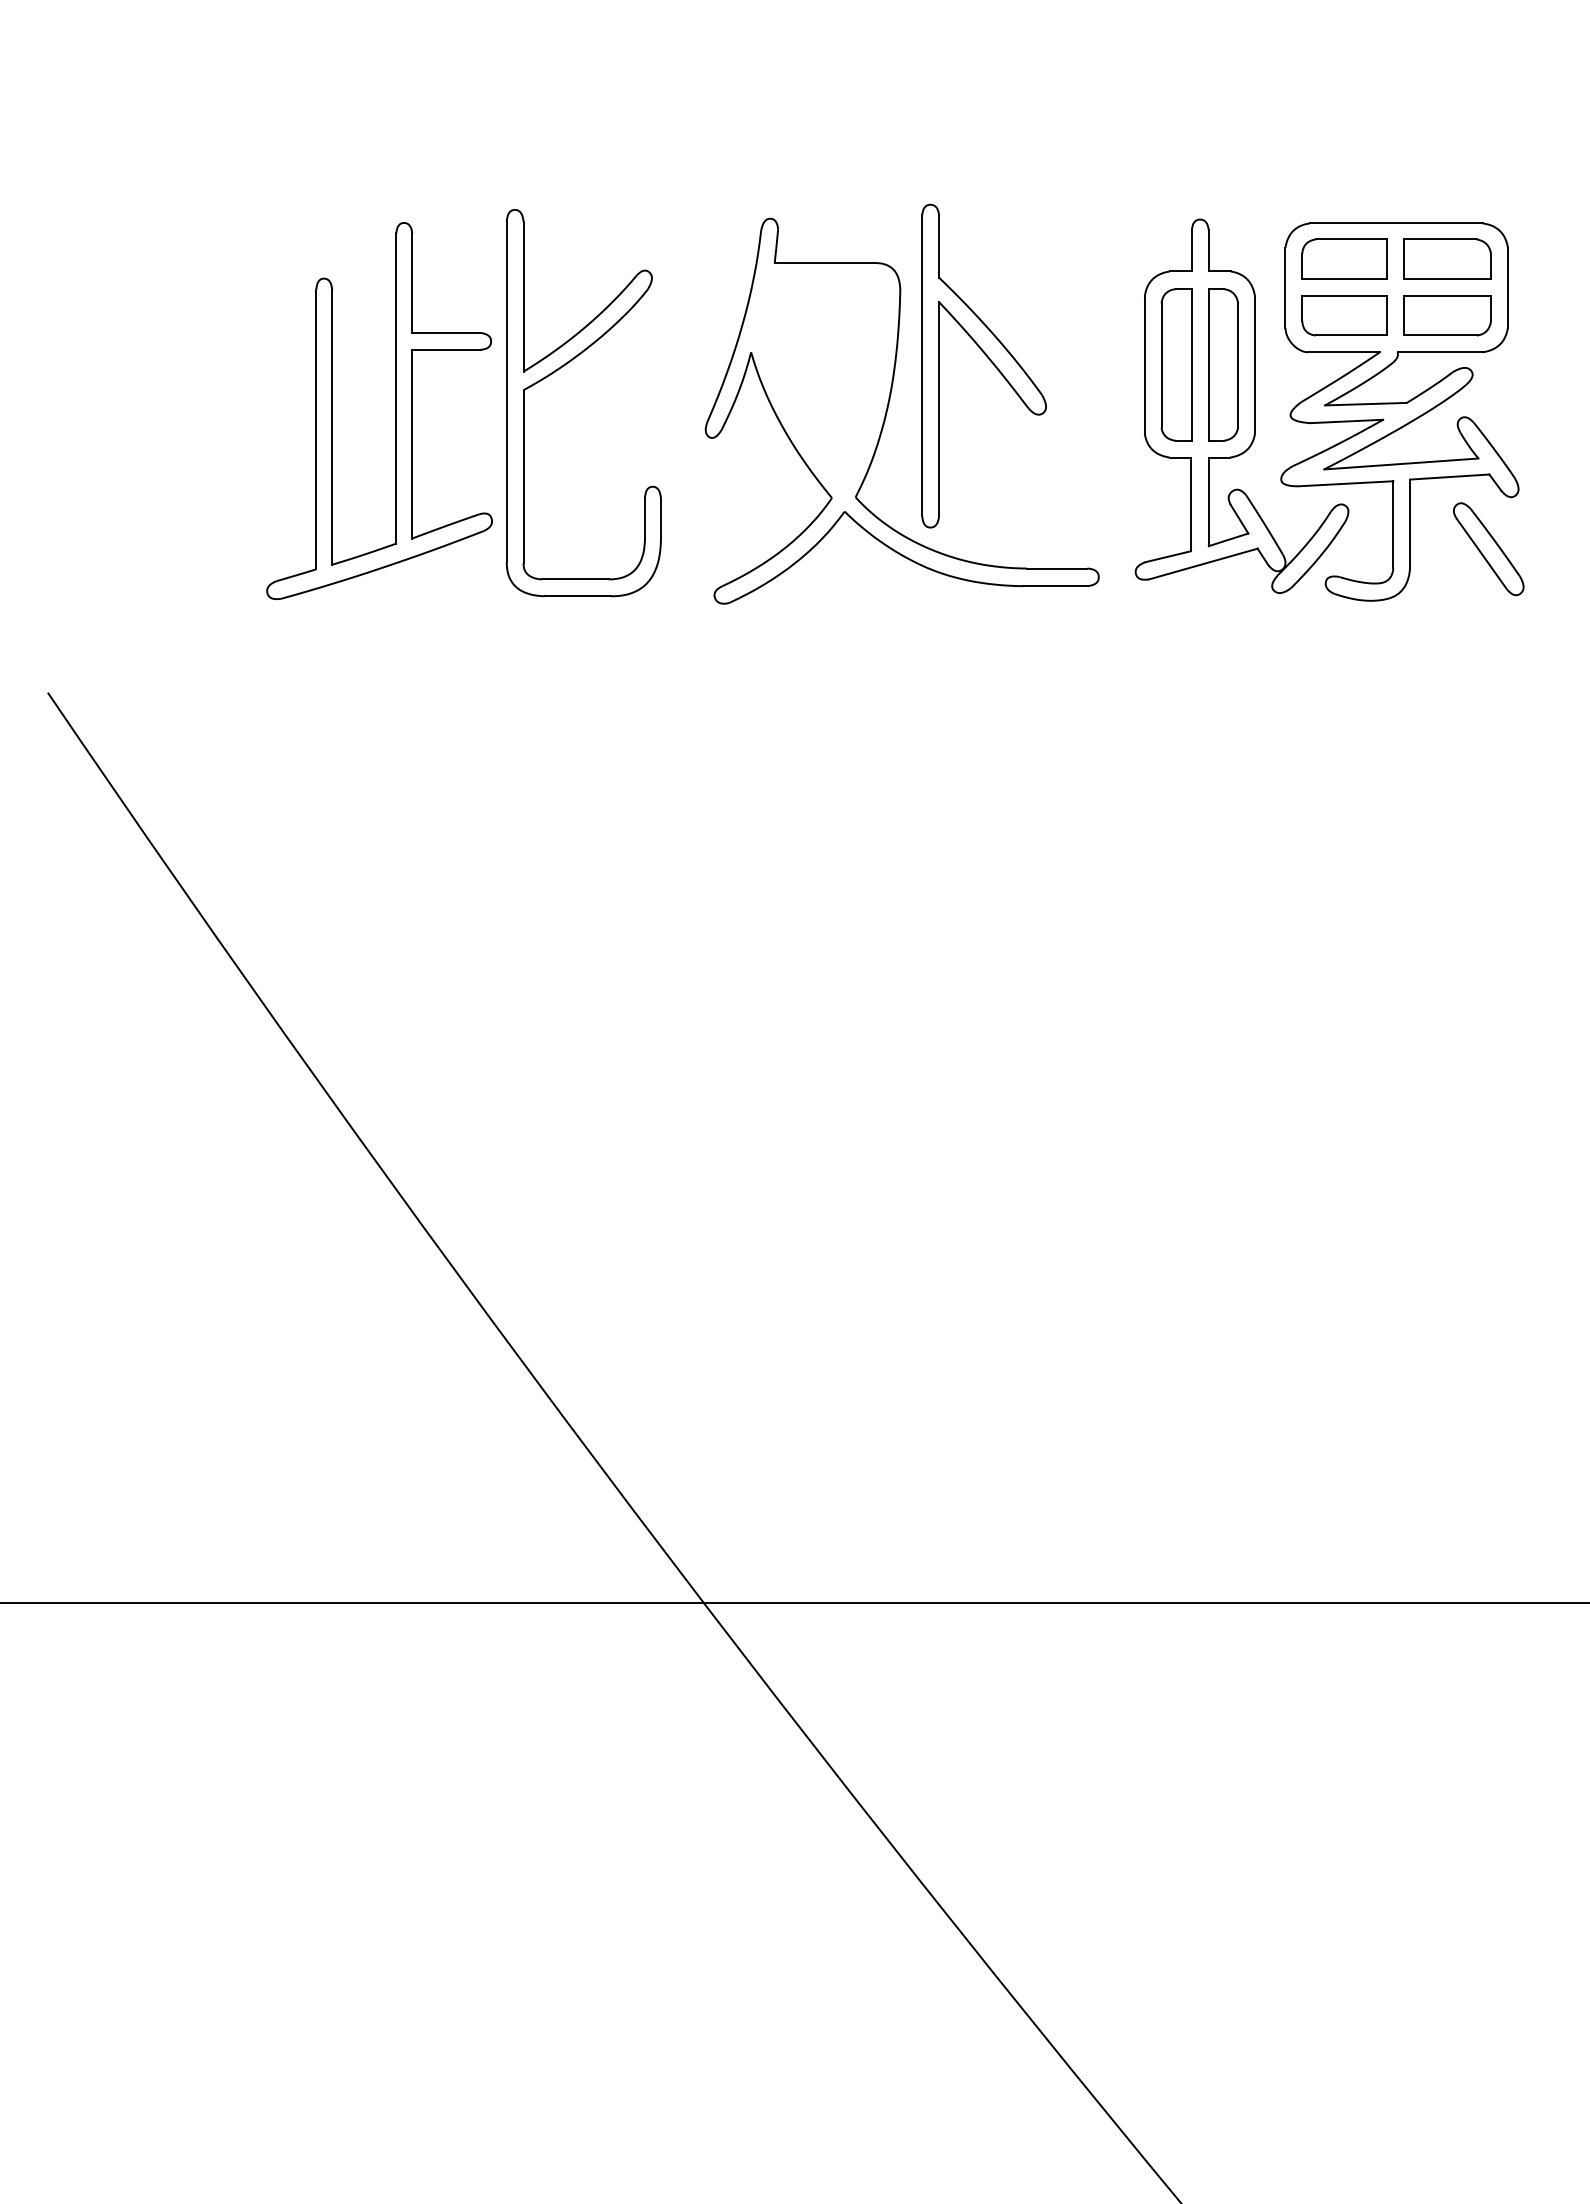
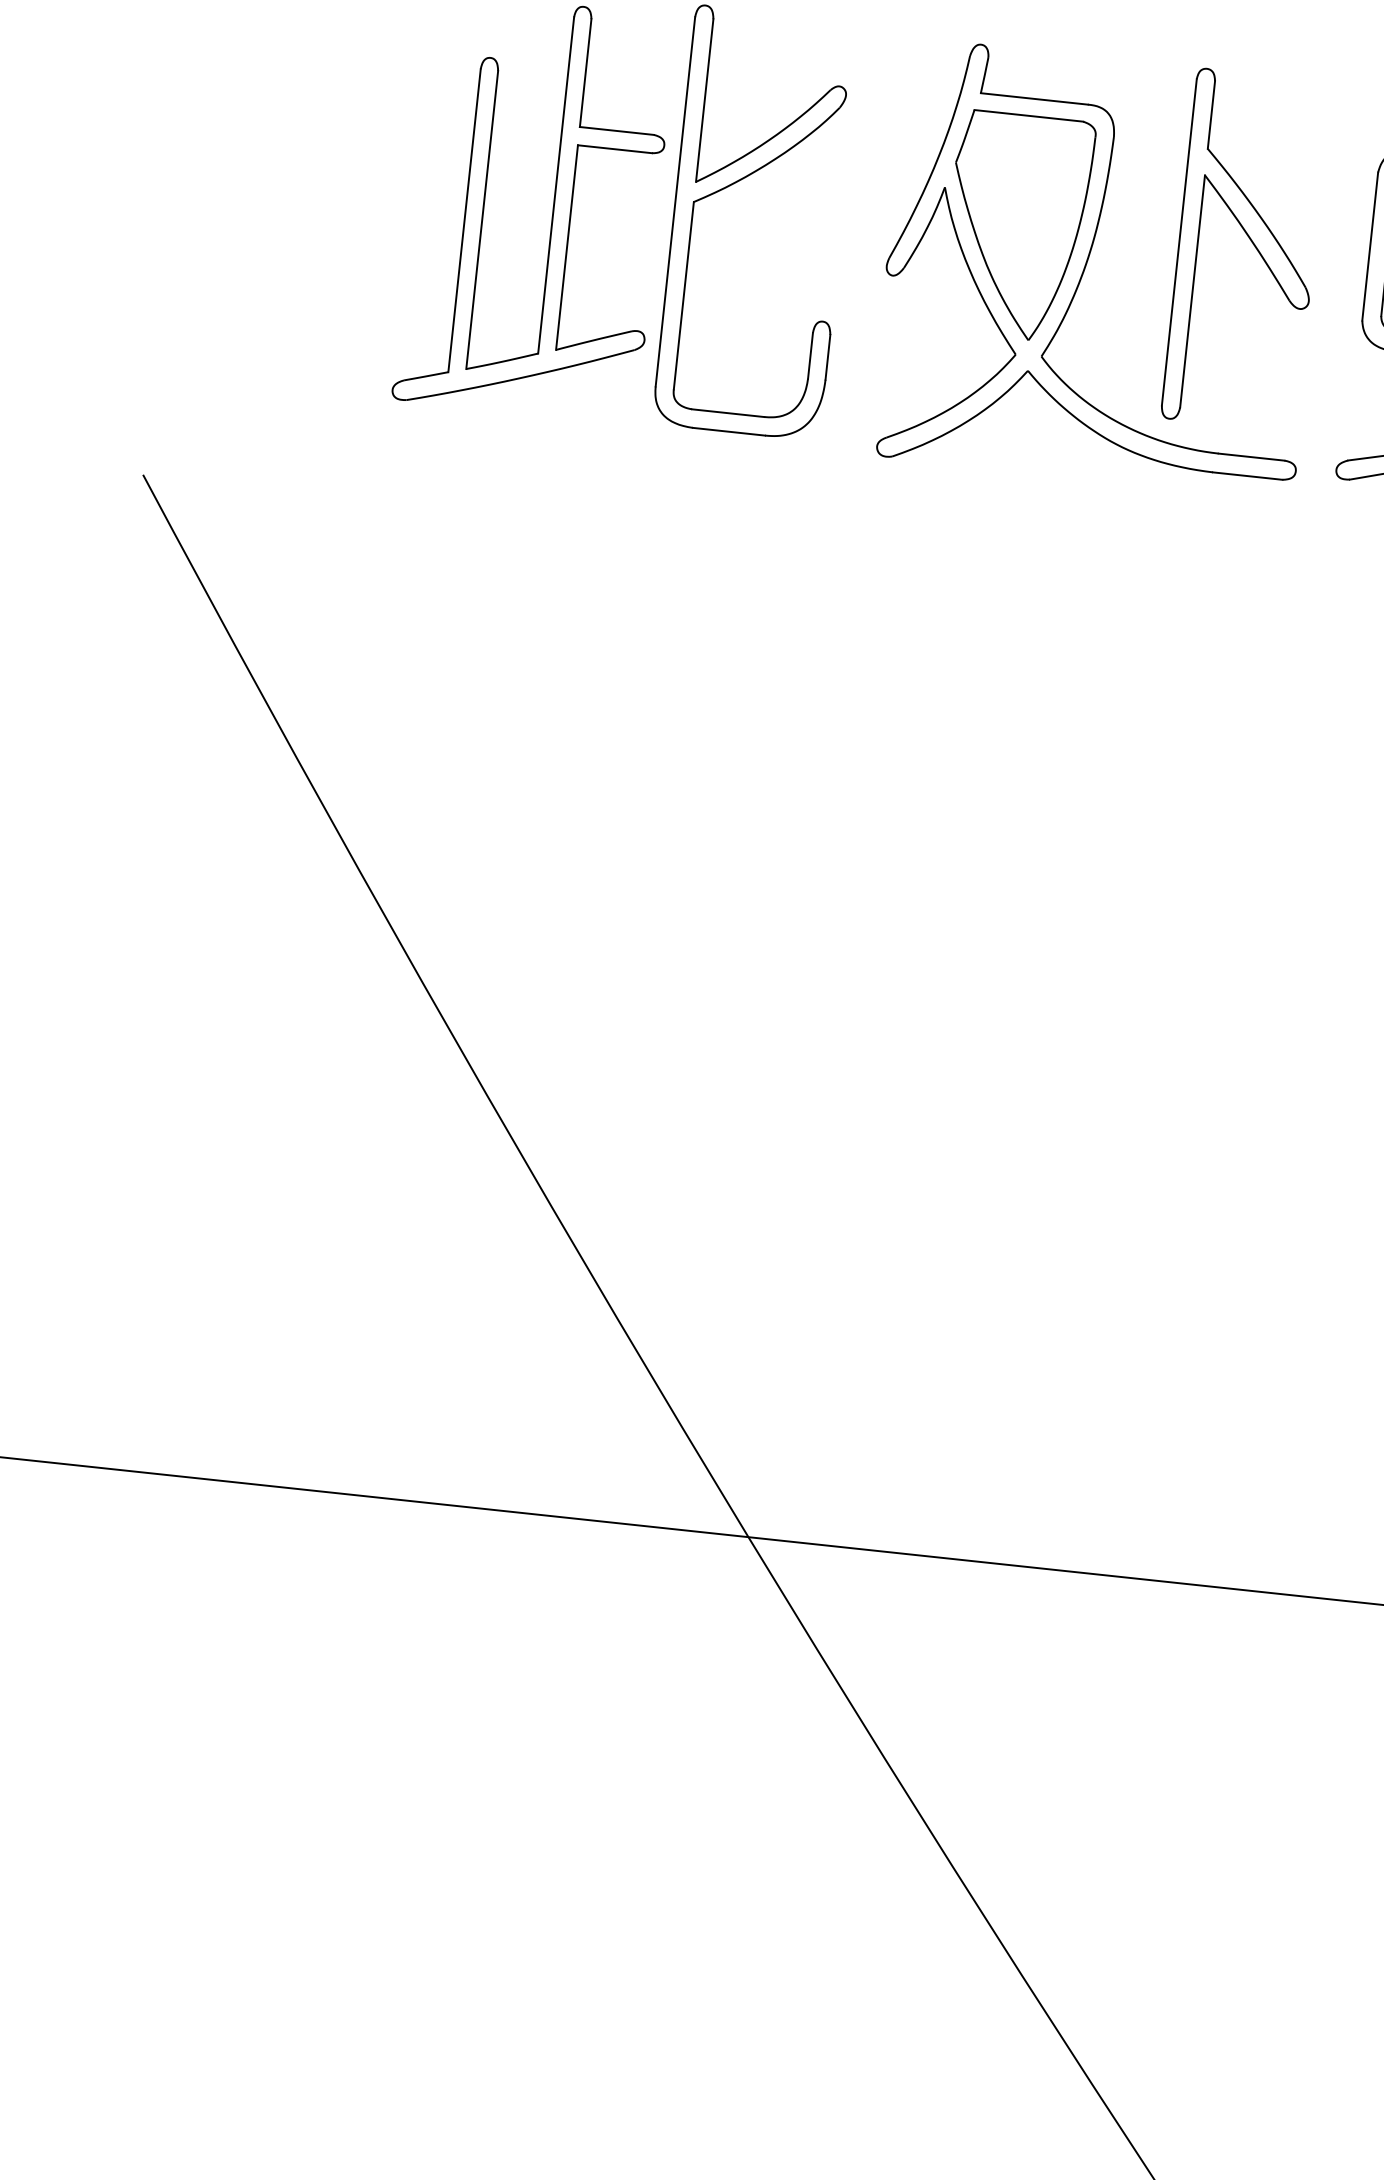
part: (988, 359) -> (1251, 243), moved
part: (821, 381) -> (1017, 227), added

